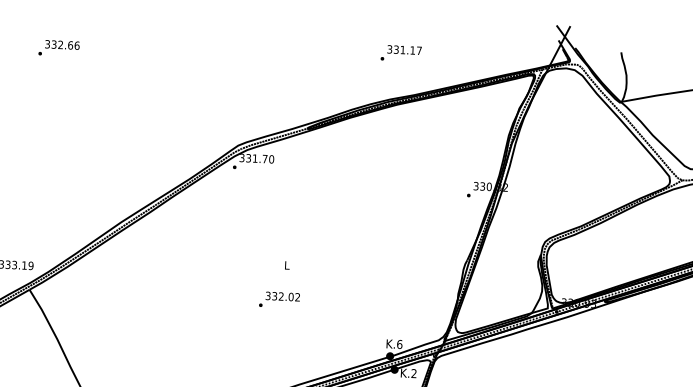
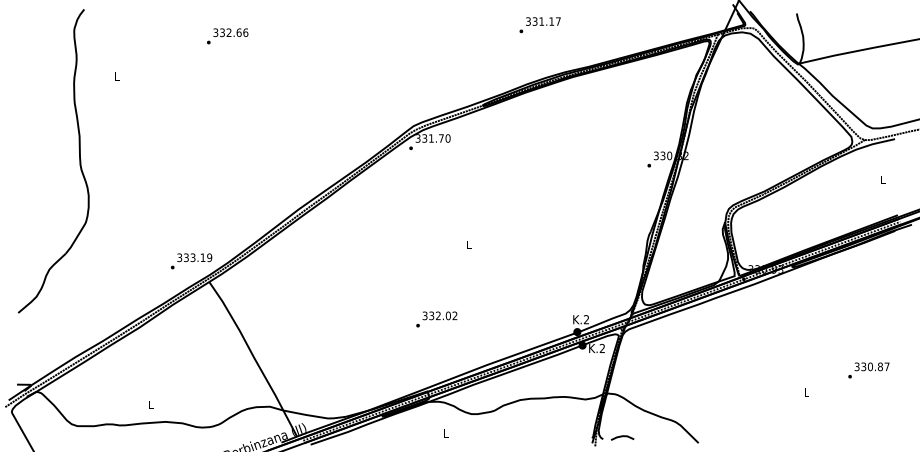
text: (400, 53) -> (539, 25), moved
text: (279, 300) -> (436, 319), moved
text: (399, 344) -> (586, 319), K.6 -> K.2

